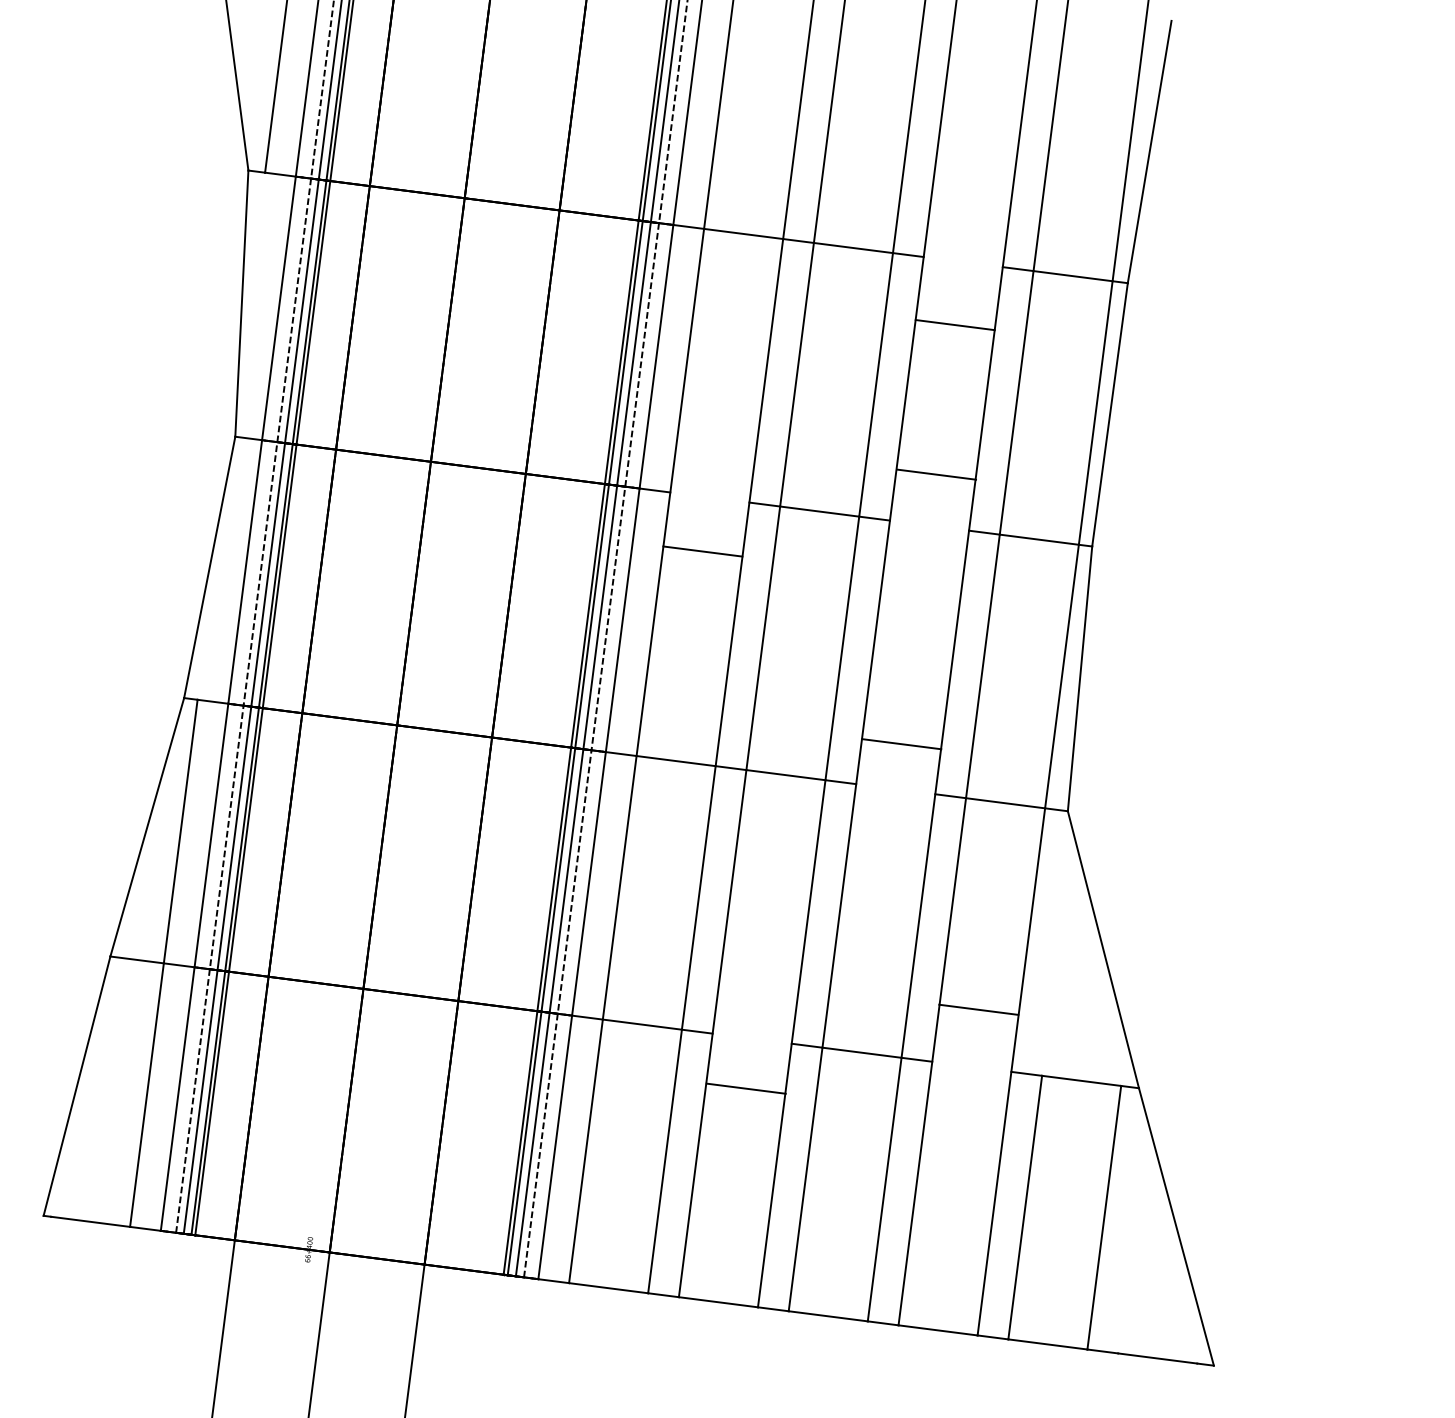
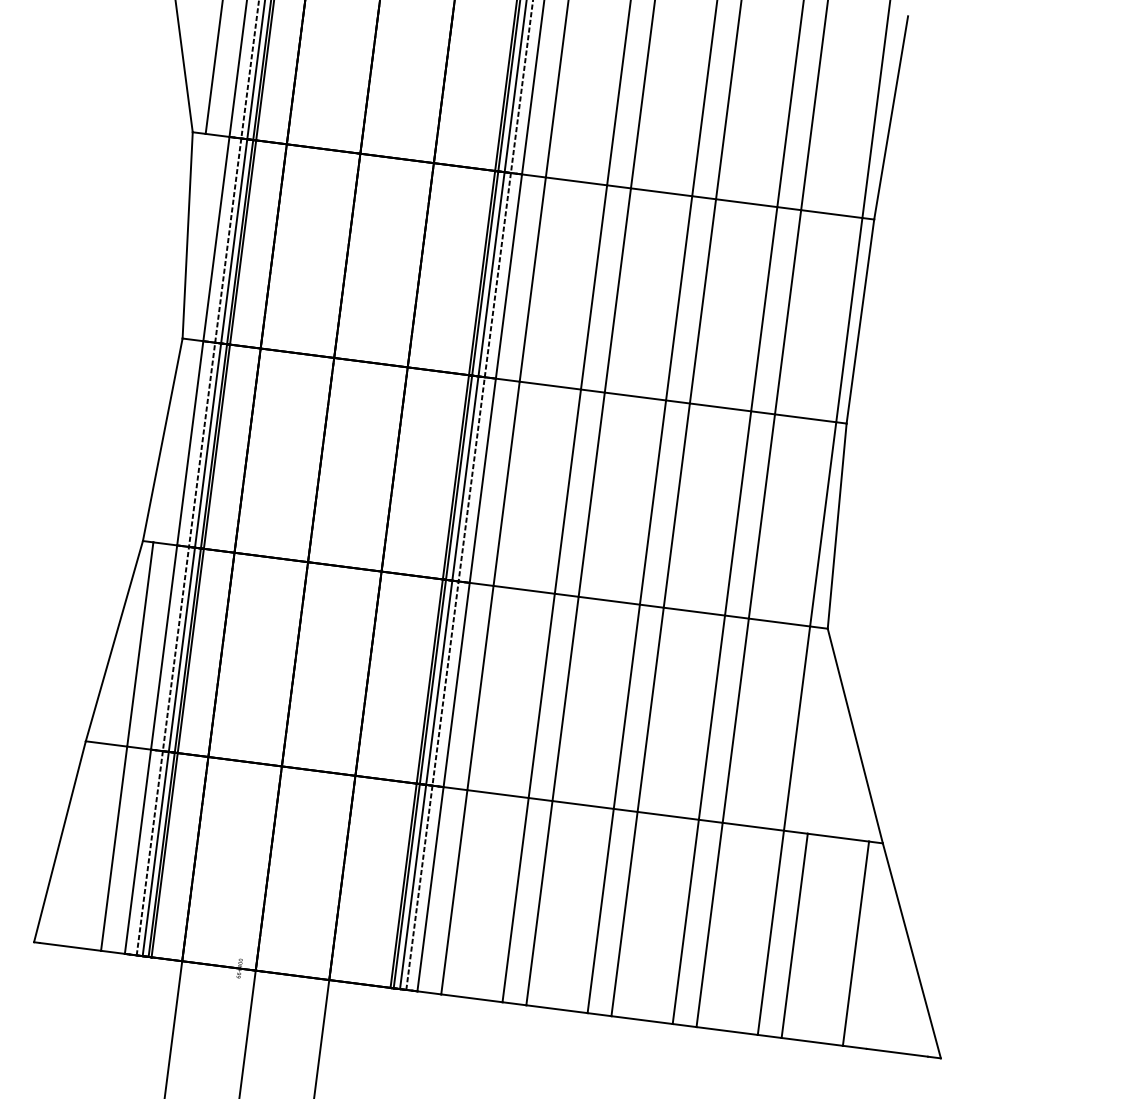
line: (954, 325) -> (746, 203), moved
line: (936, 474) -> (720, 407), moved
line: (702, 551) -> (550, 385), moved
line: (901, 744) -> (694, 611), moved
line: (978, 1009) -> (753, 826), moved
line: (745, 1088) -> (582, 804), moved

